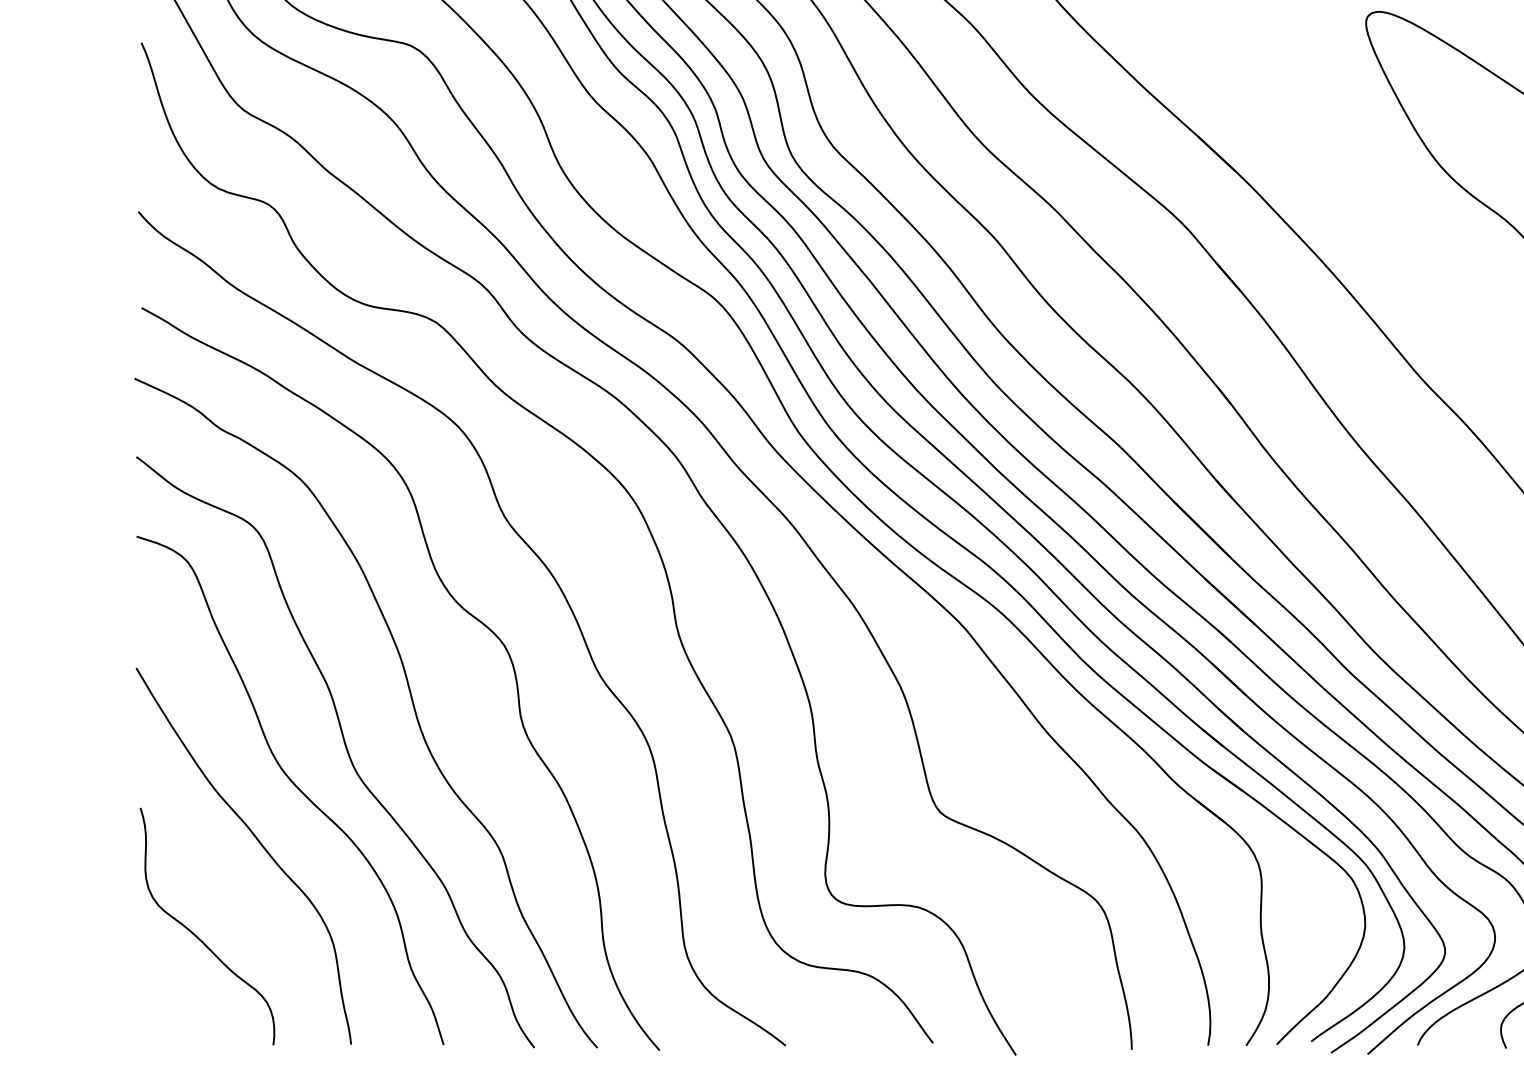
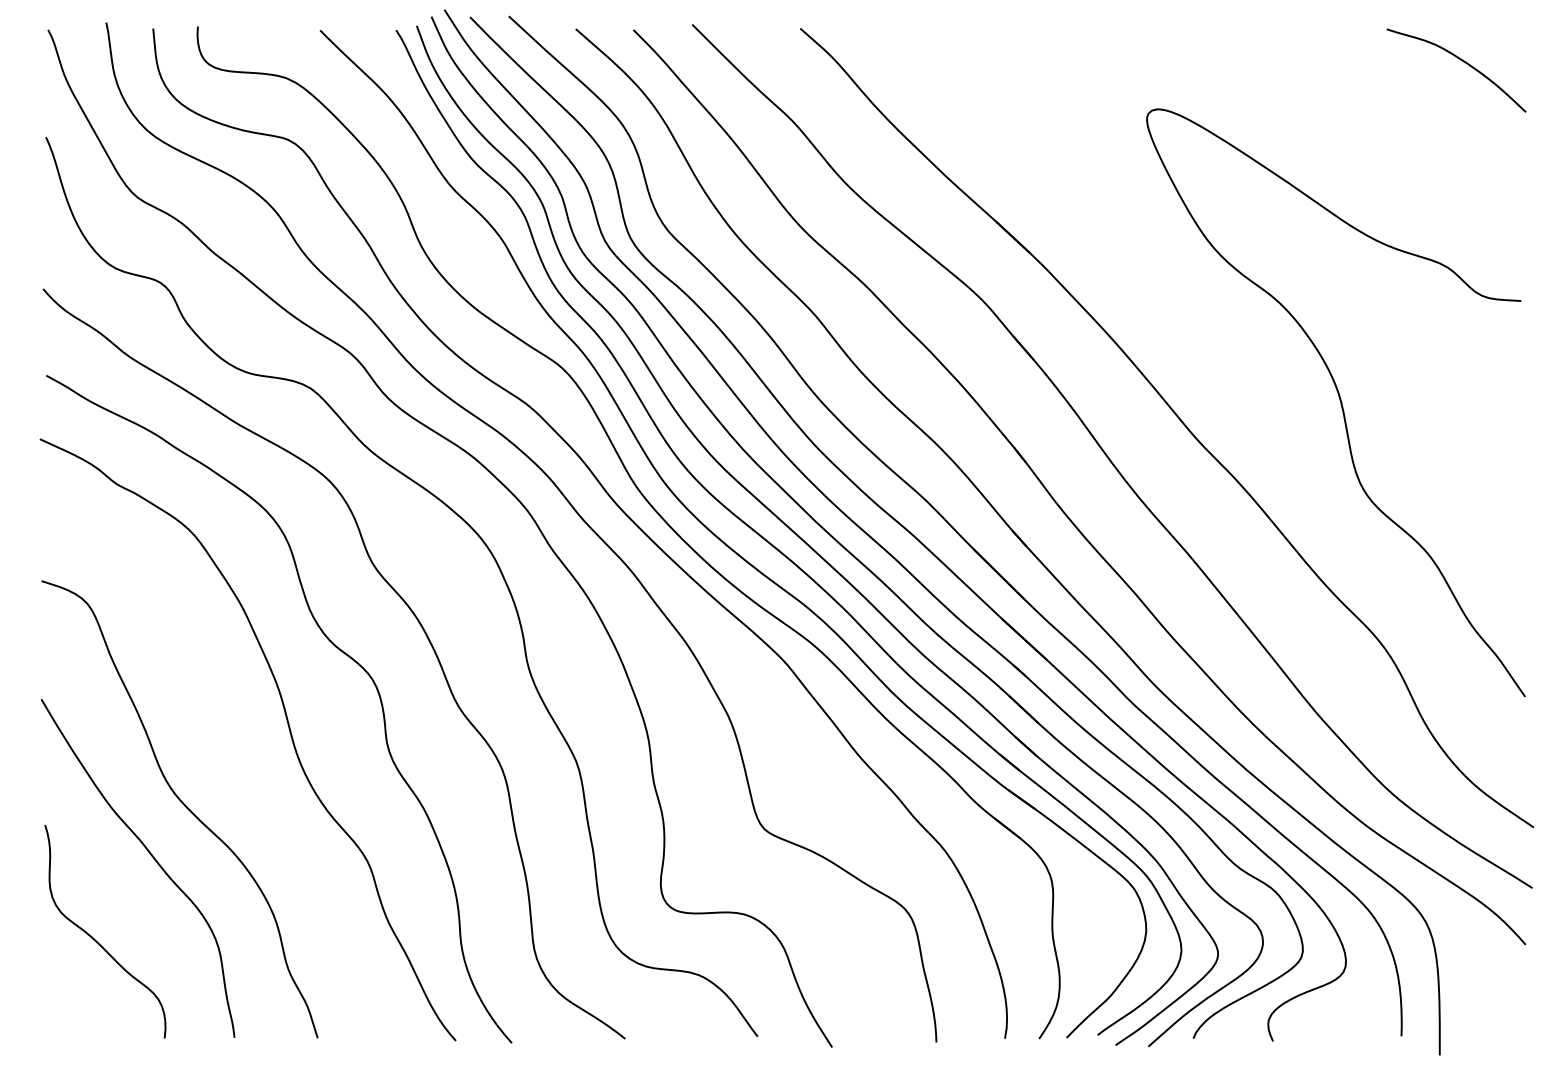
curve: (345, 749) -> (229, 772), removed

